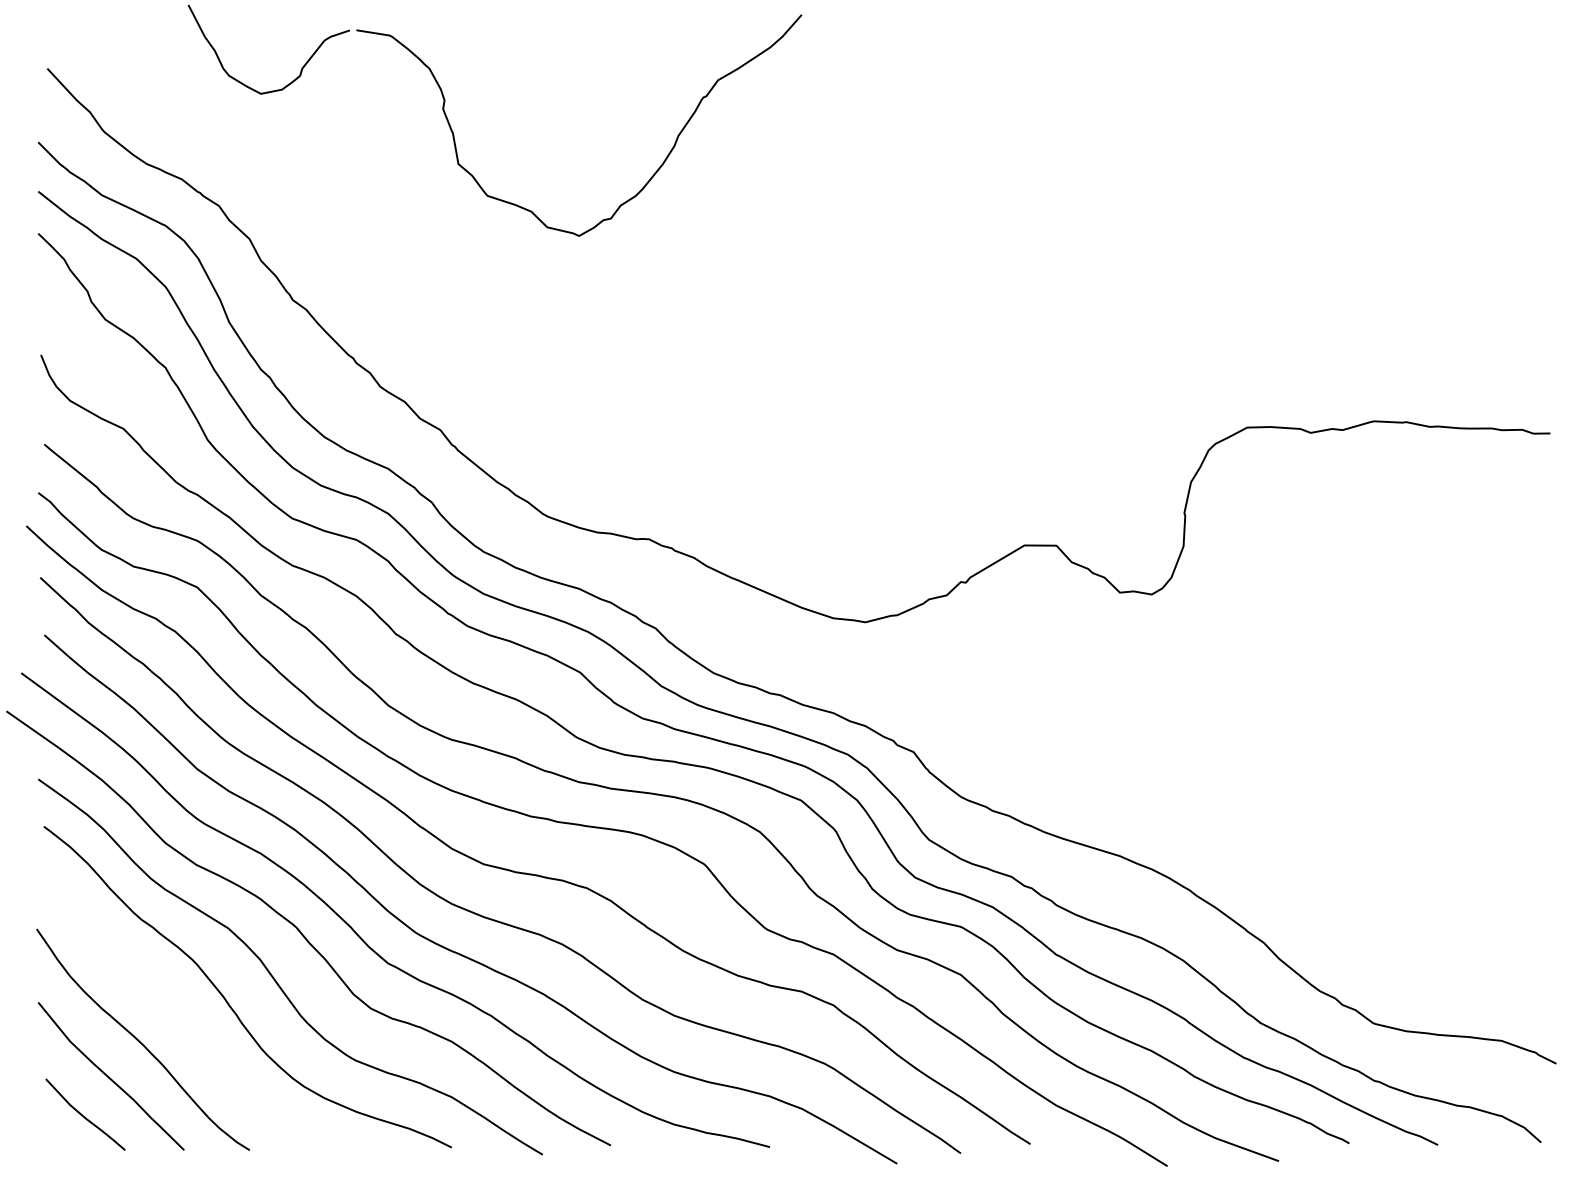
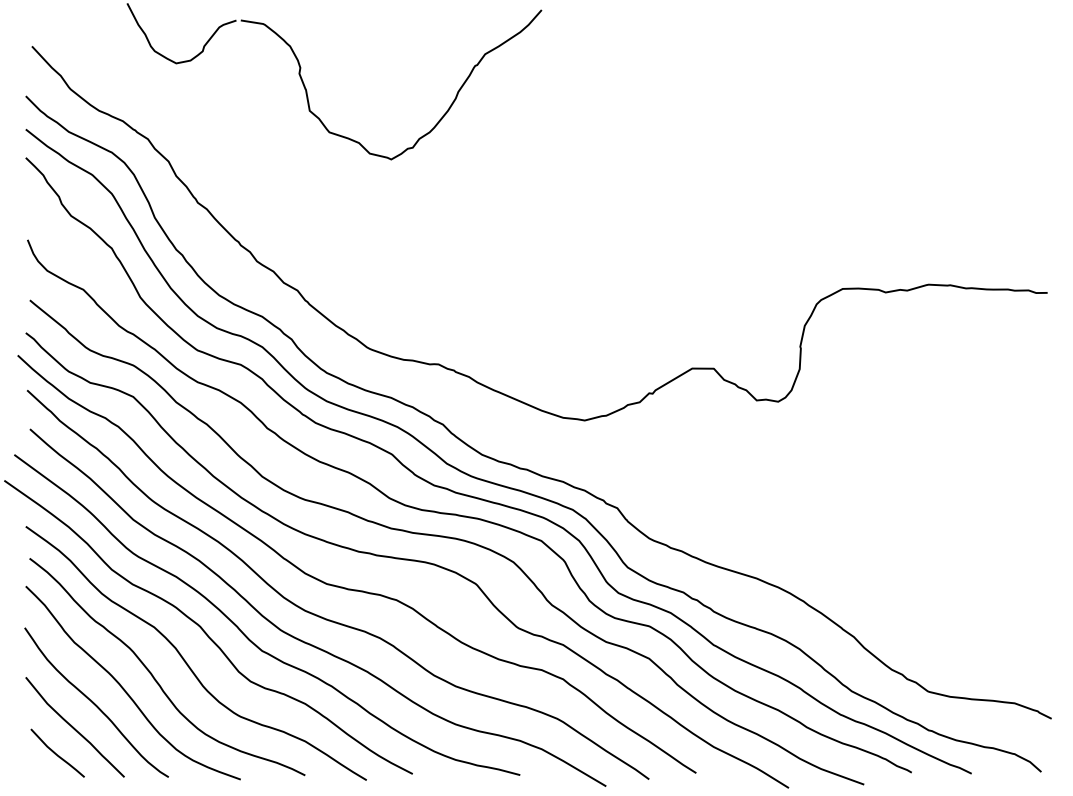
curve: (185, 1020) -> (125, 689), added

